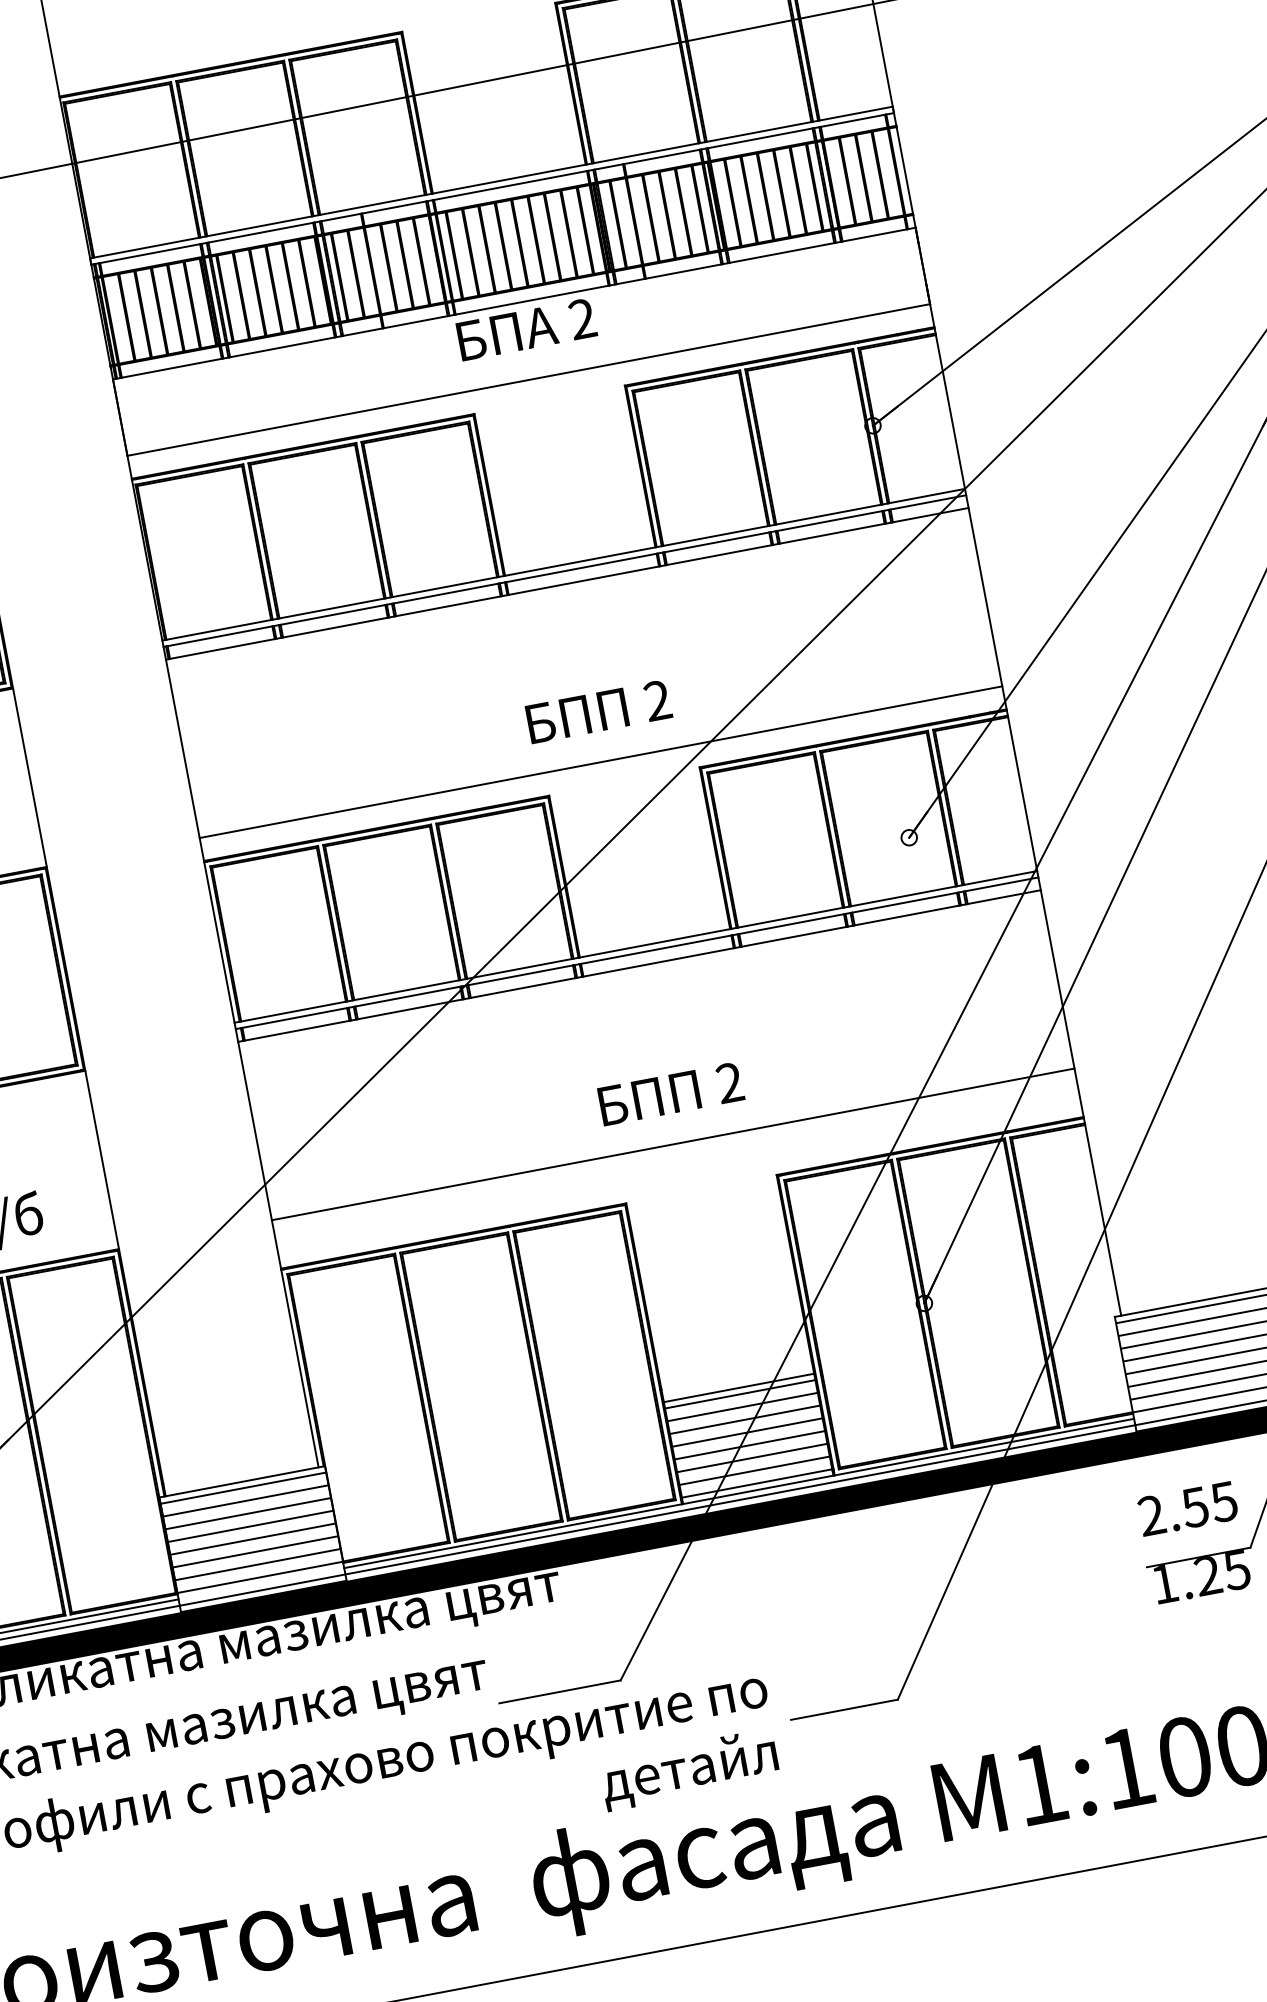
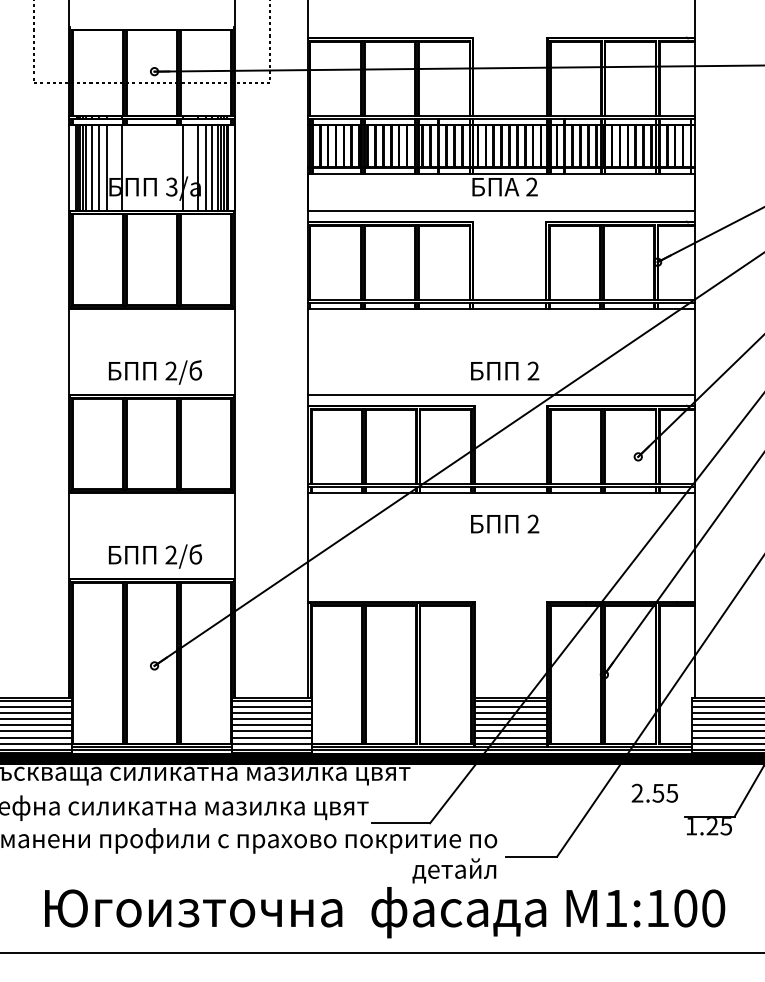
text: (671, 1092) -> (505, 523), moved
line: (672, 1144) -> (501, 578), removed
text: (1186, 1507) -> (654, 792), moved

